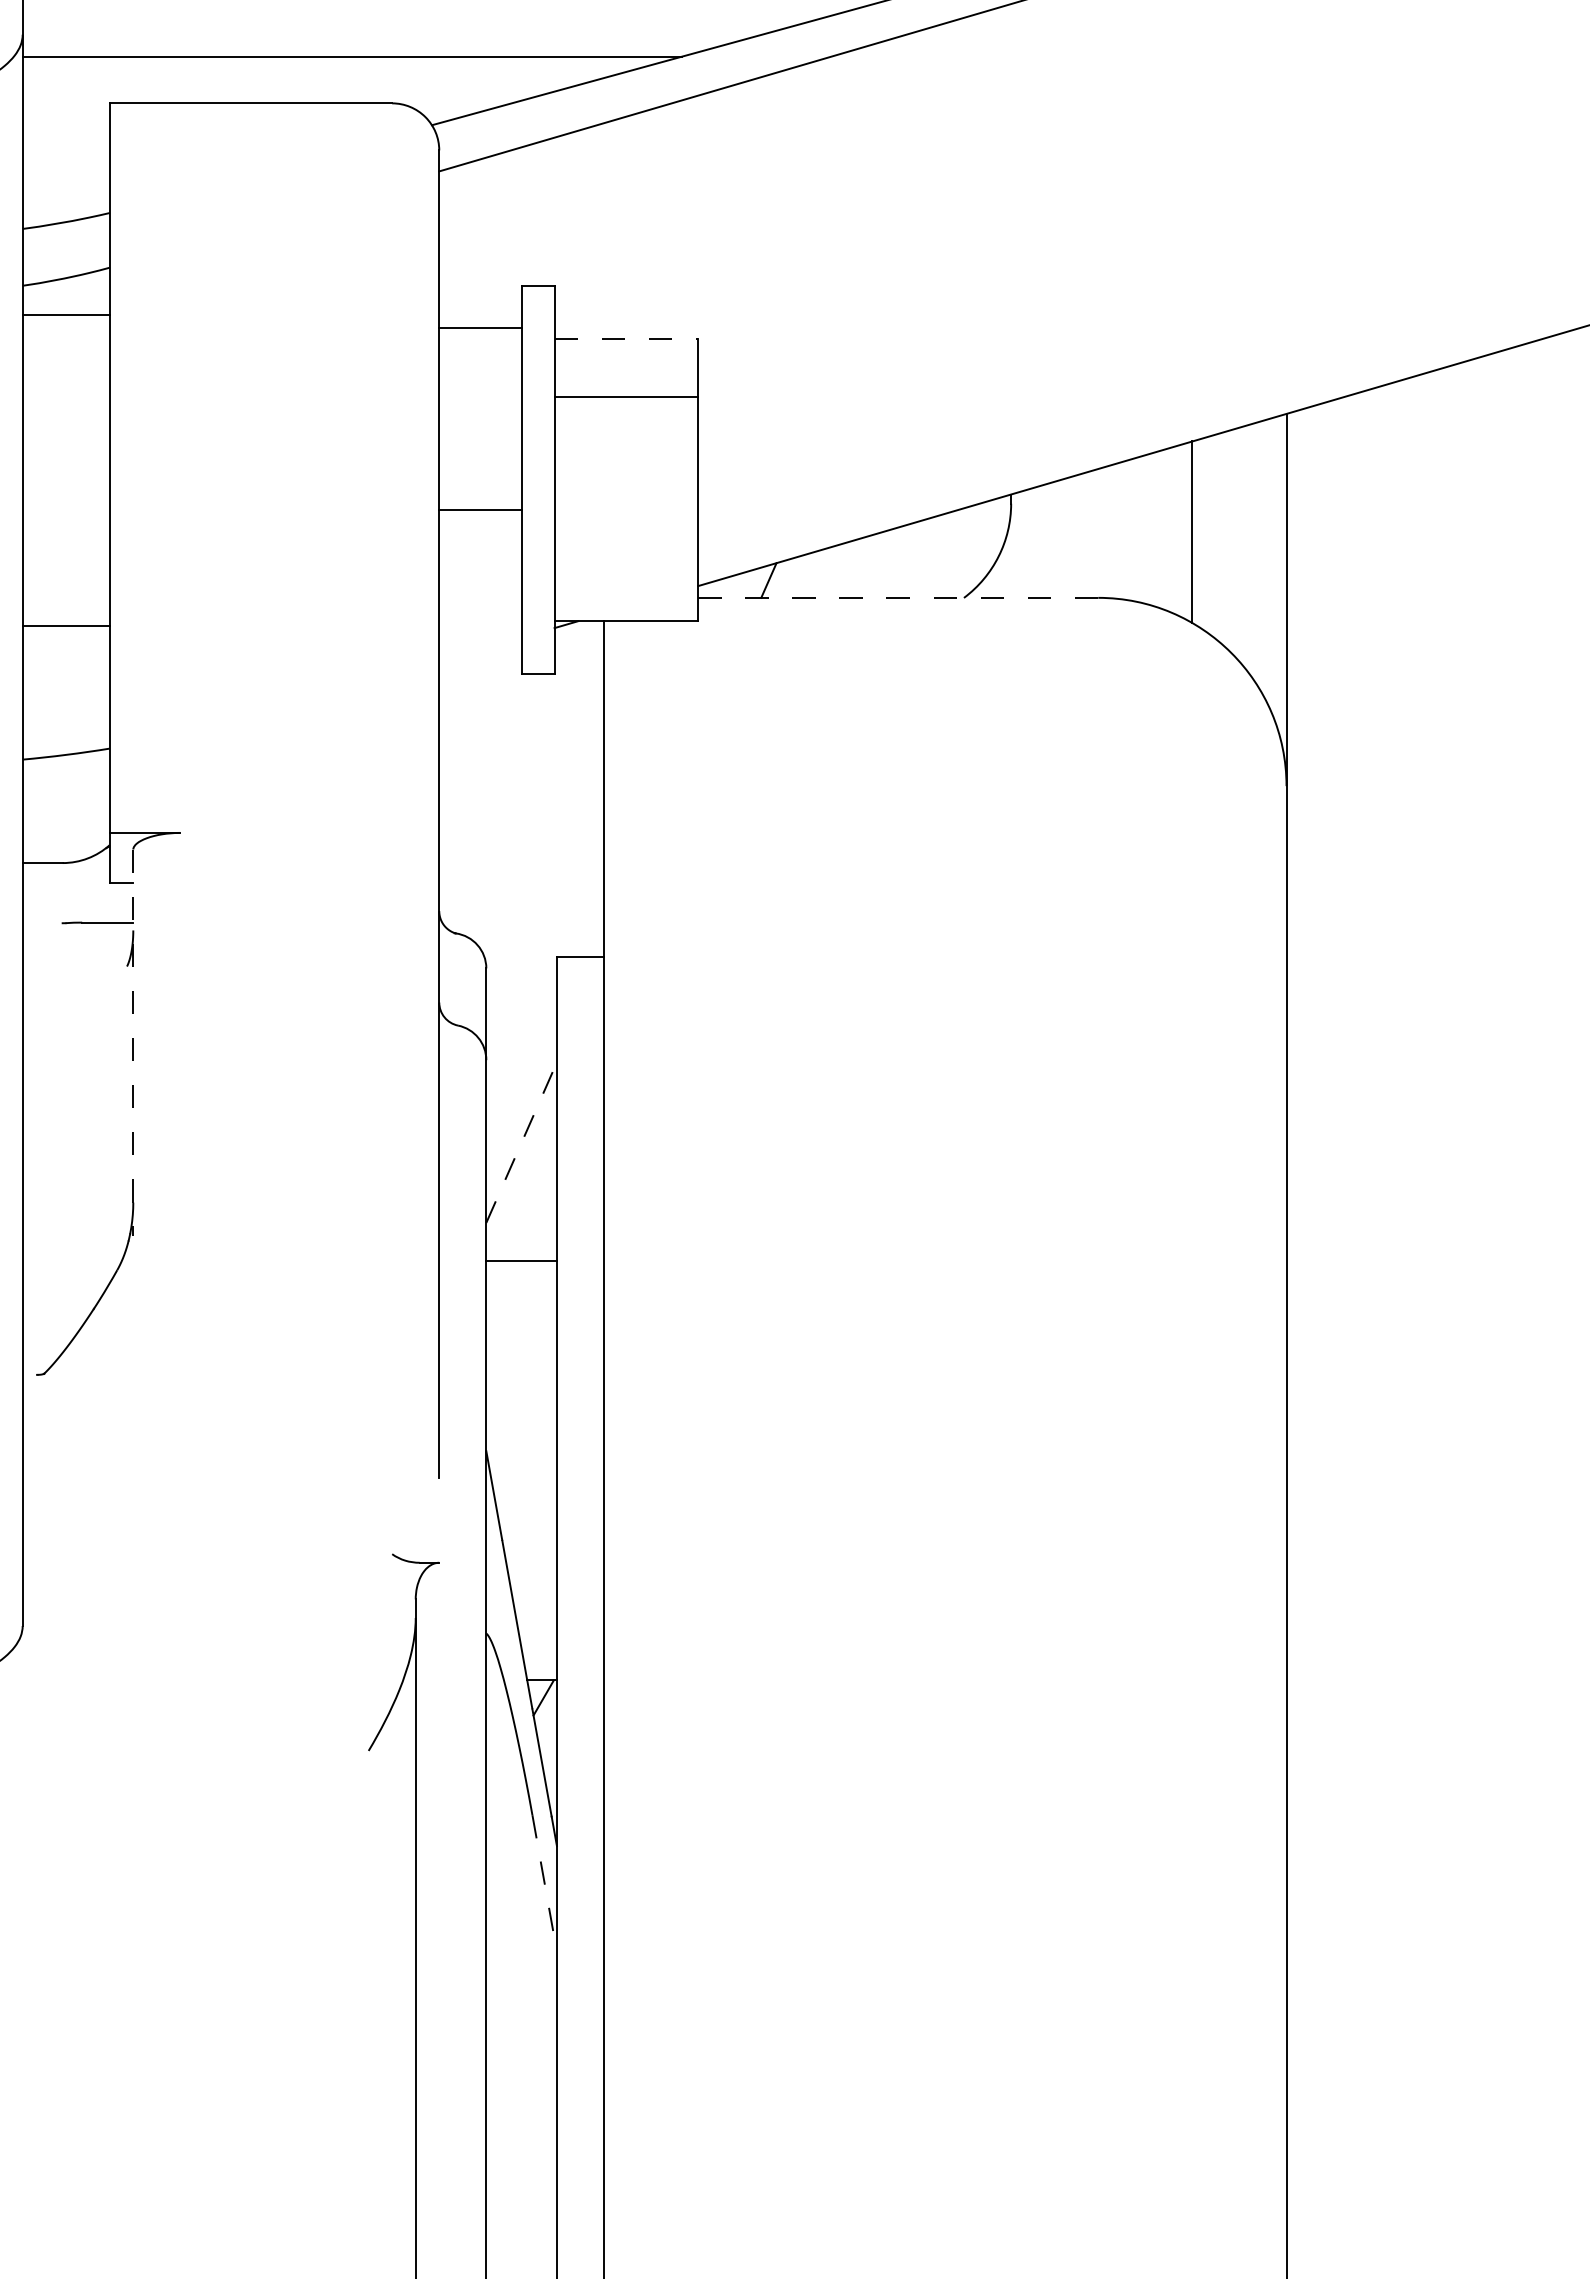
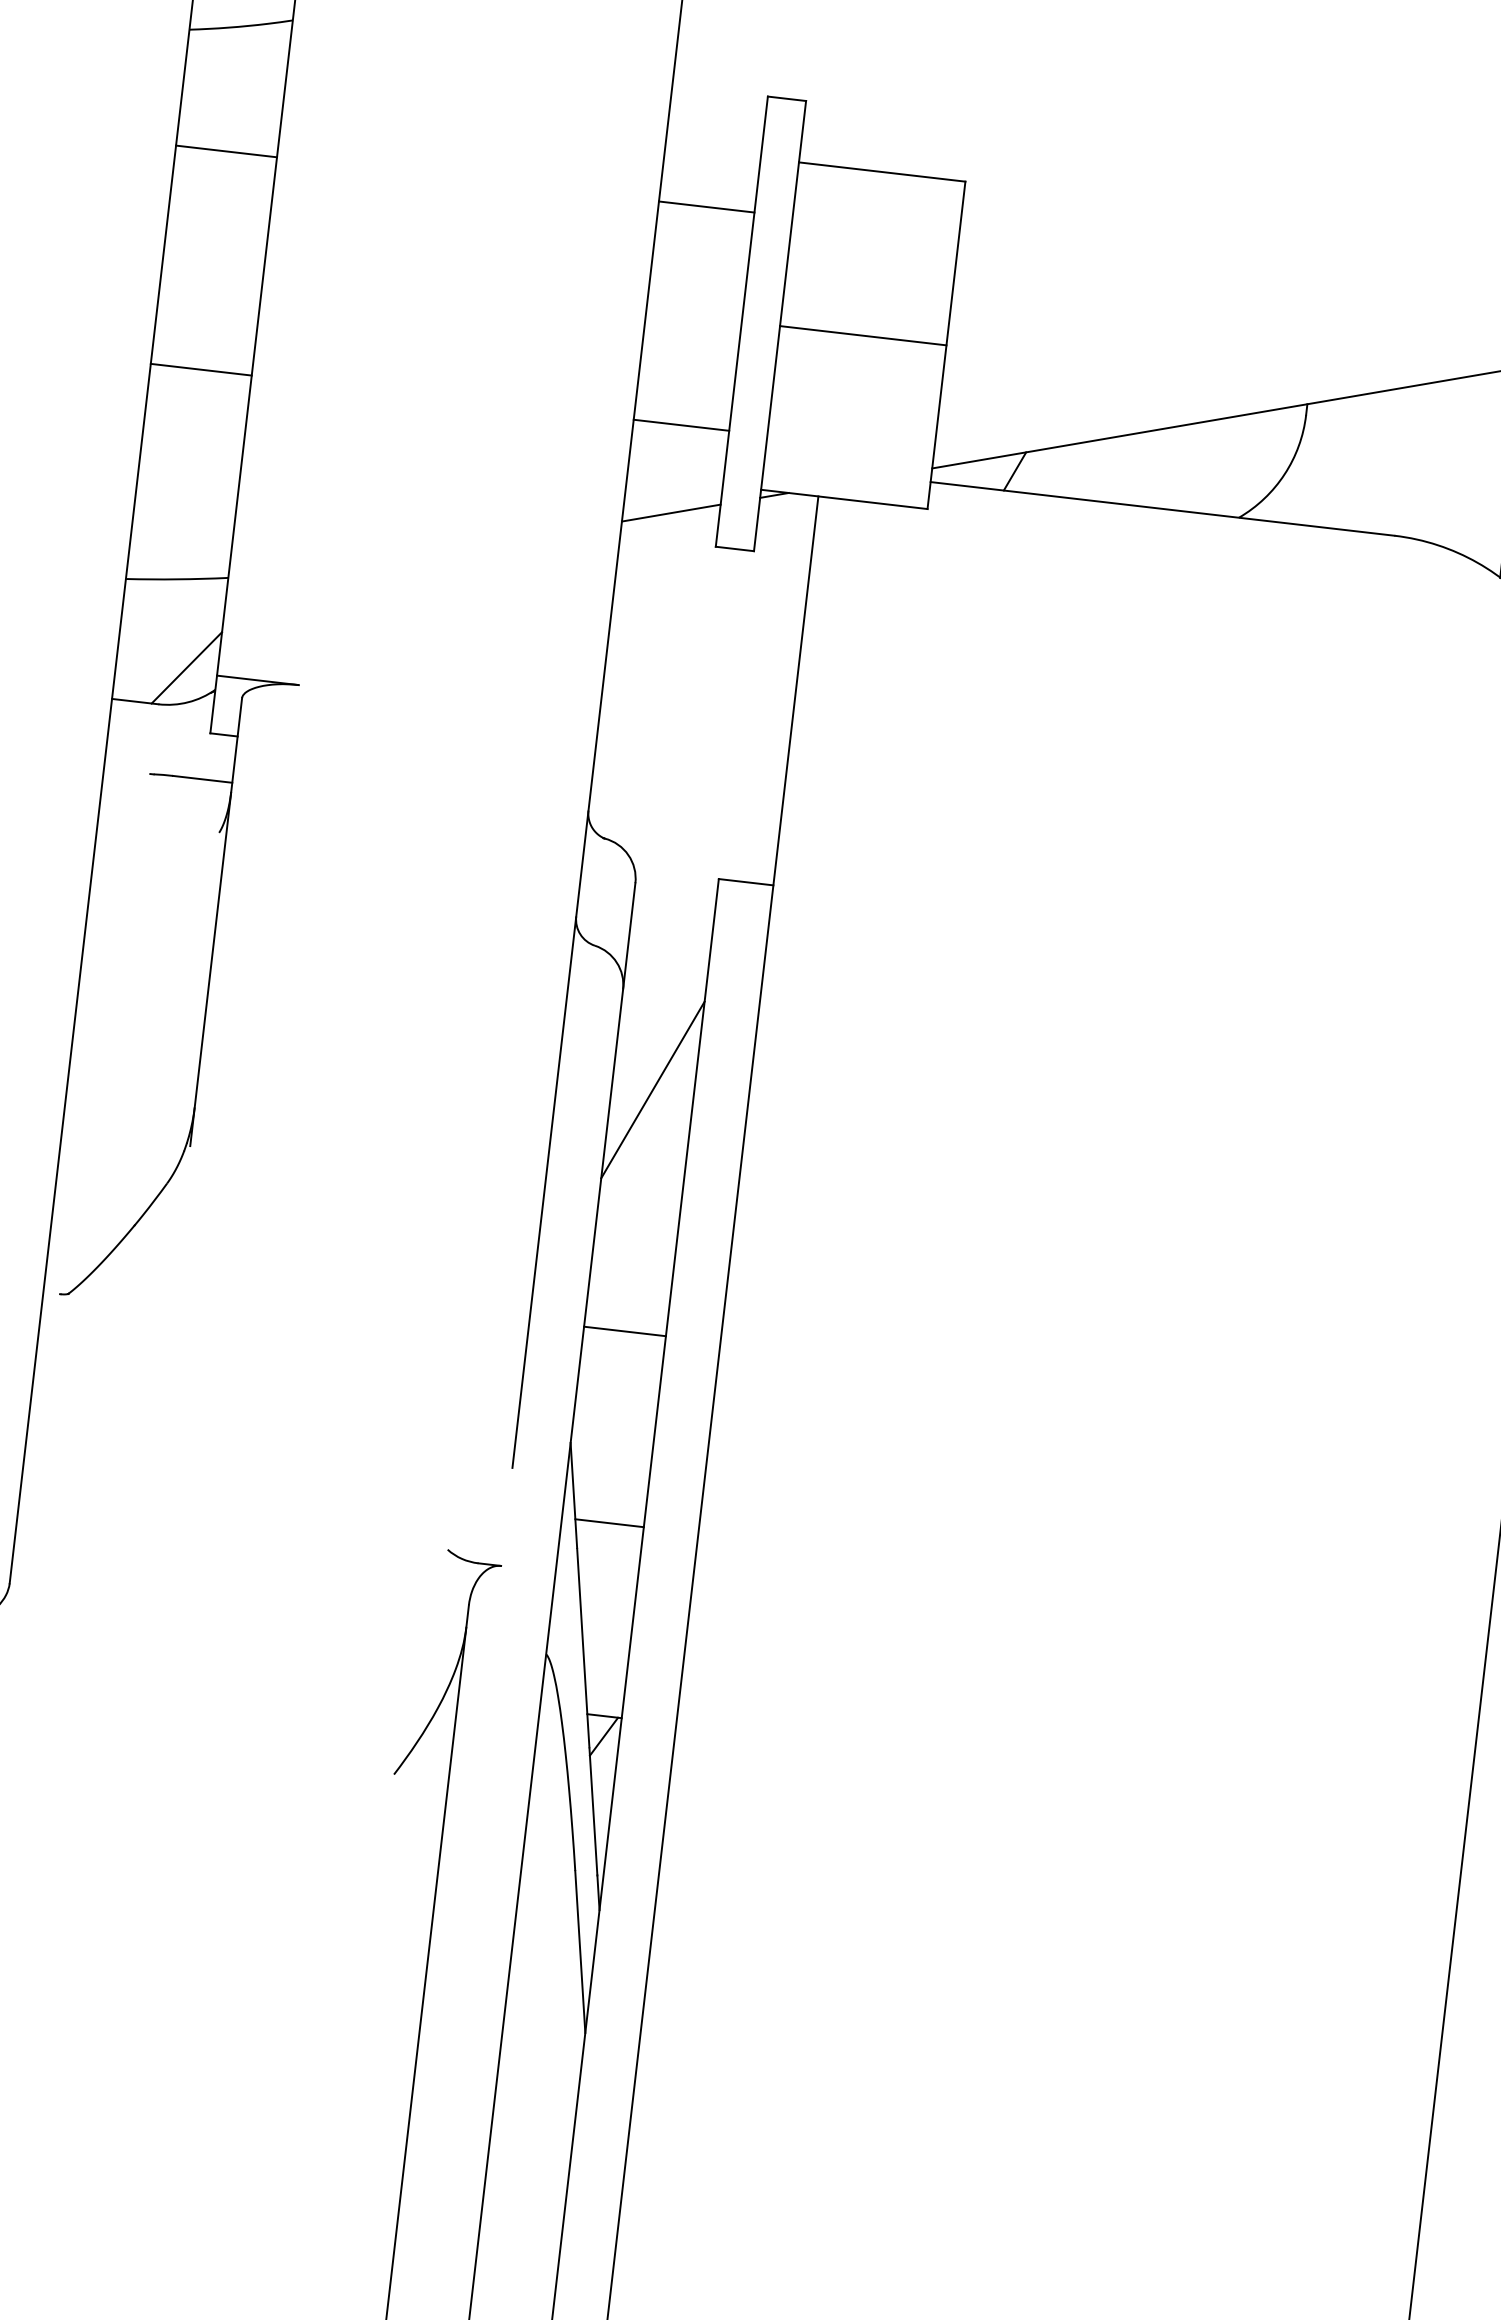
line: (65, 314) -> (225, 151), moved
line: (480, 327) -> (706, 206), moved
line: (626, 338) -> (882, 171), dashed -> solid
line: (626, 396) -> (863, 335), moved
line: (480, 510) -> (681, 425), moved
line: (897, 597) -> (1161, 508), dashed -> solid
line: (65, 626) -> (200, 370), moved
line: (480, 649) -> (671, 512), added
line: (82, 829) -> (185, 668), added
line: (133, 1043) -> (216, 922), dashed -> solid
line: (521, 1142) -> (652, 1089), dashed -> solid
line: (521, 1260) -> (624, 1330), moved
line: (526, 1515) -> (608, 1522), added
line: (544, 1884) -> (579, 1953), dashed -> solid

